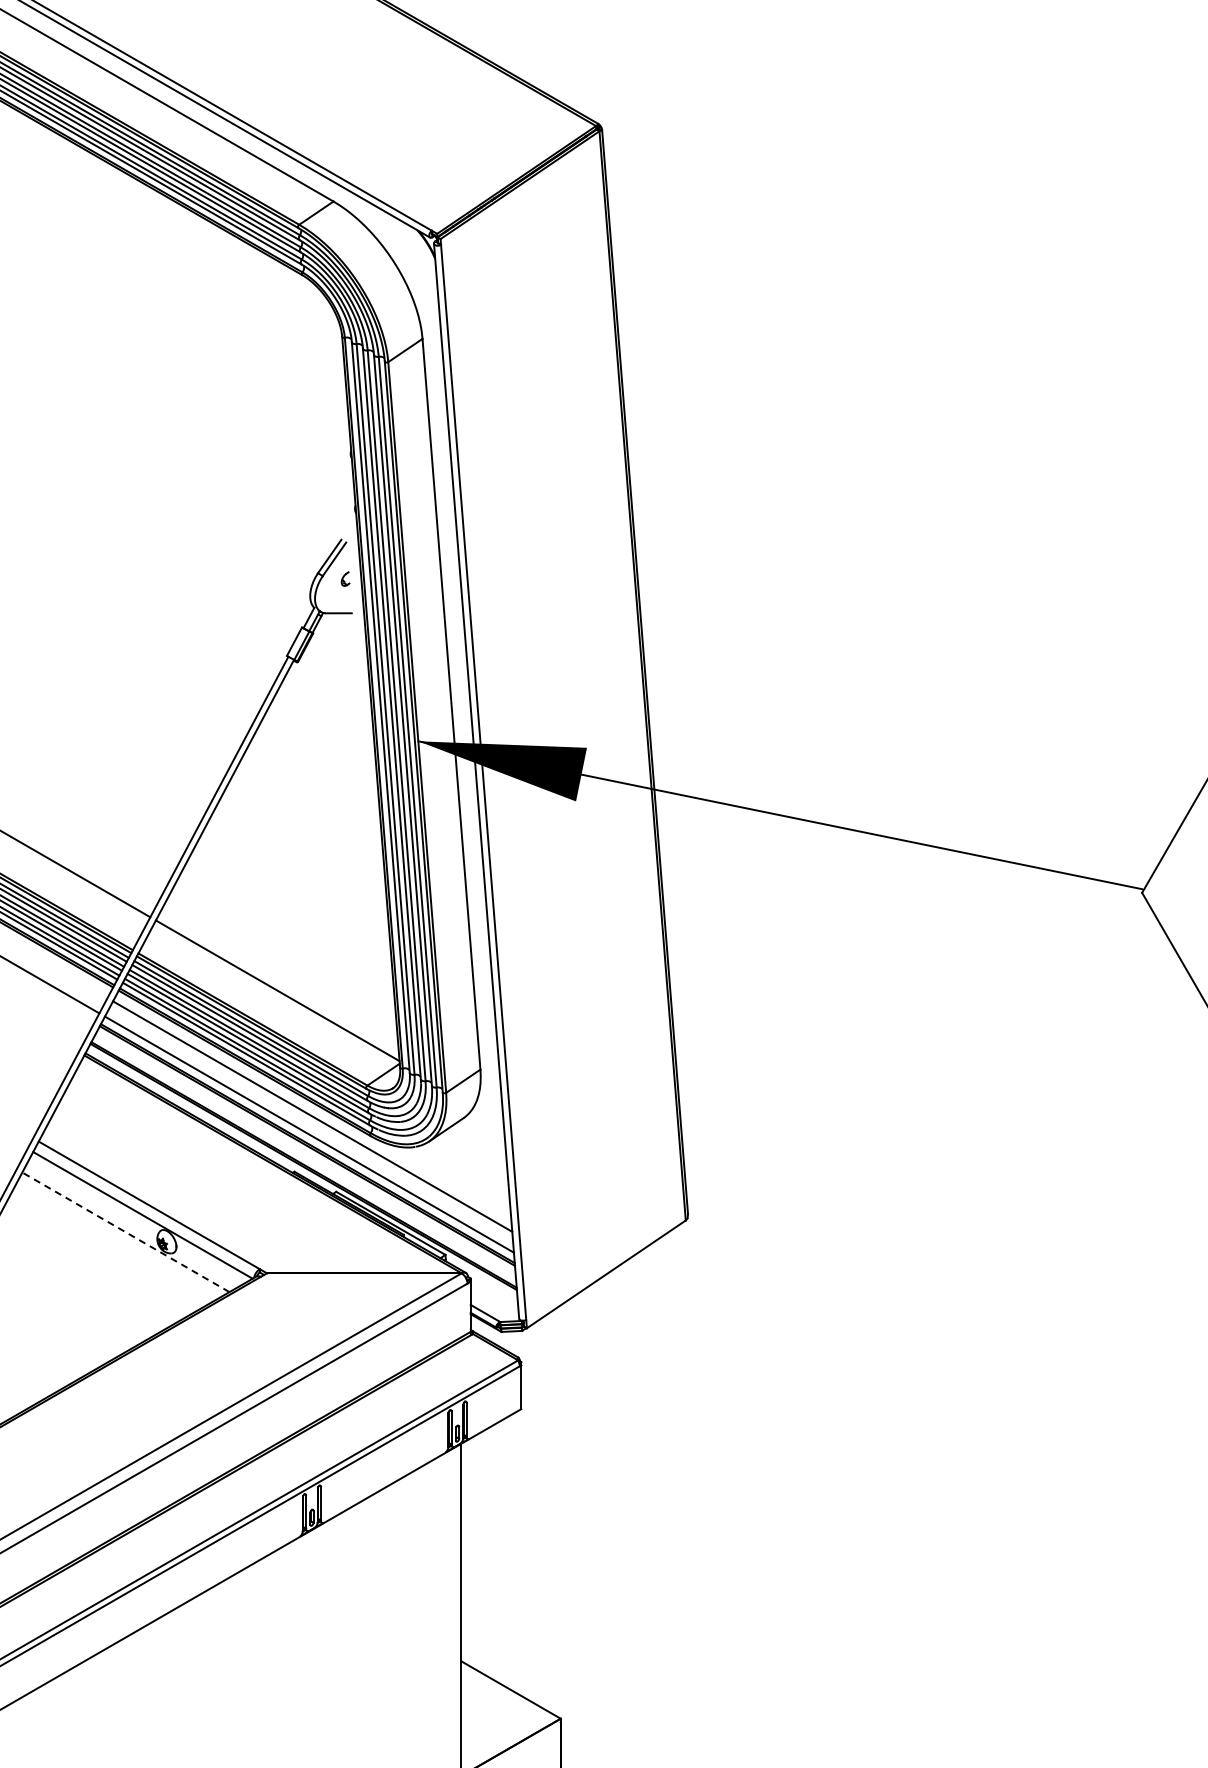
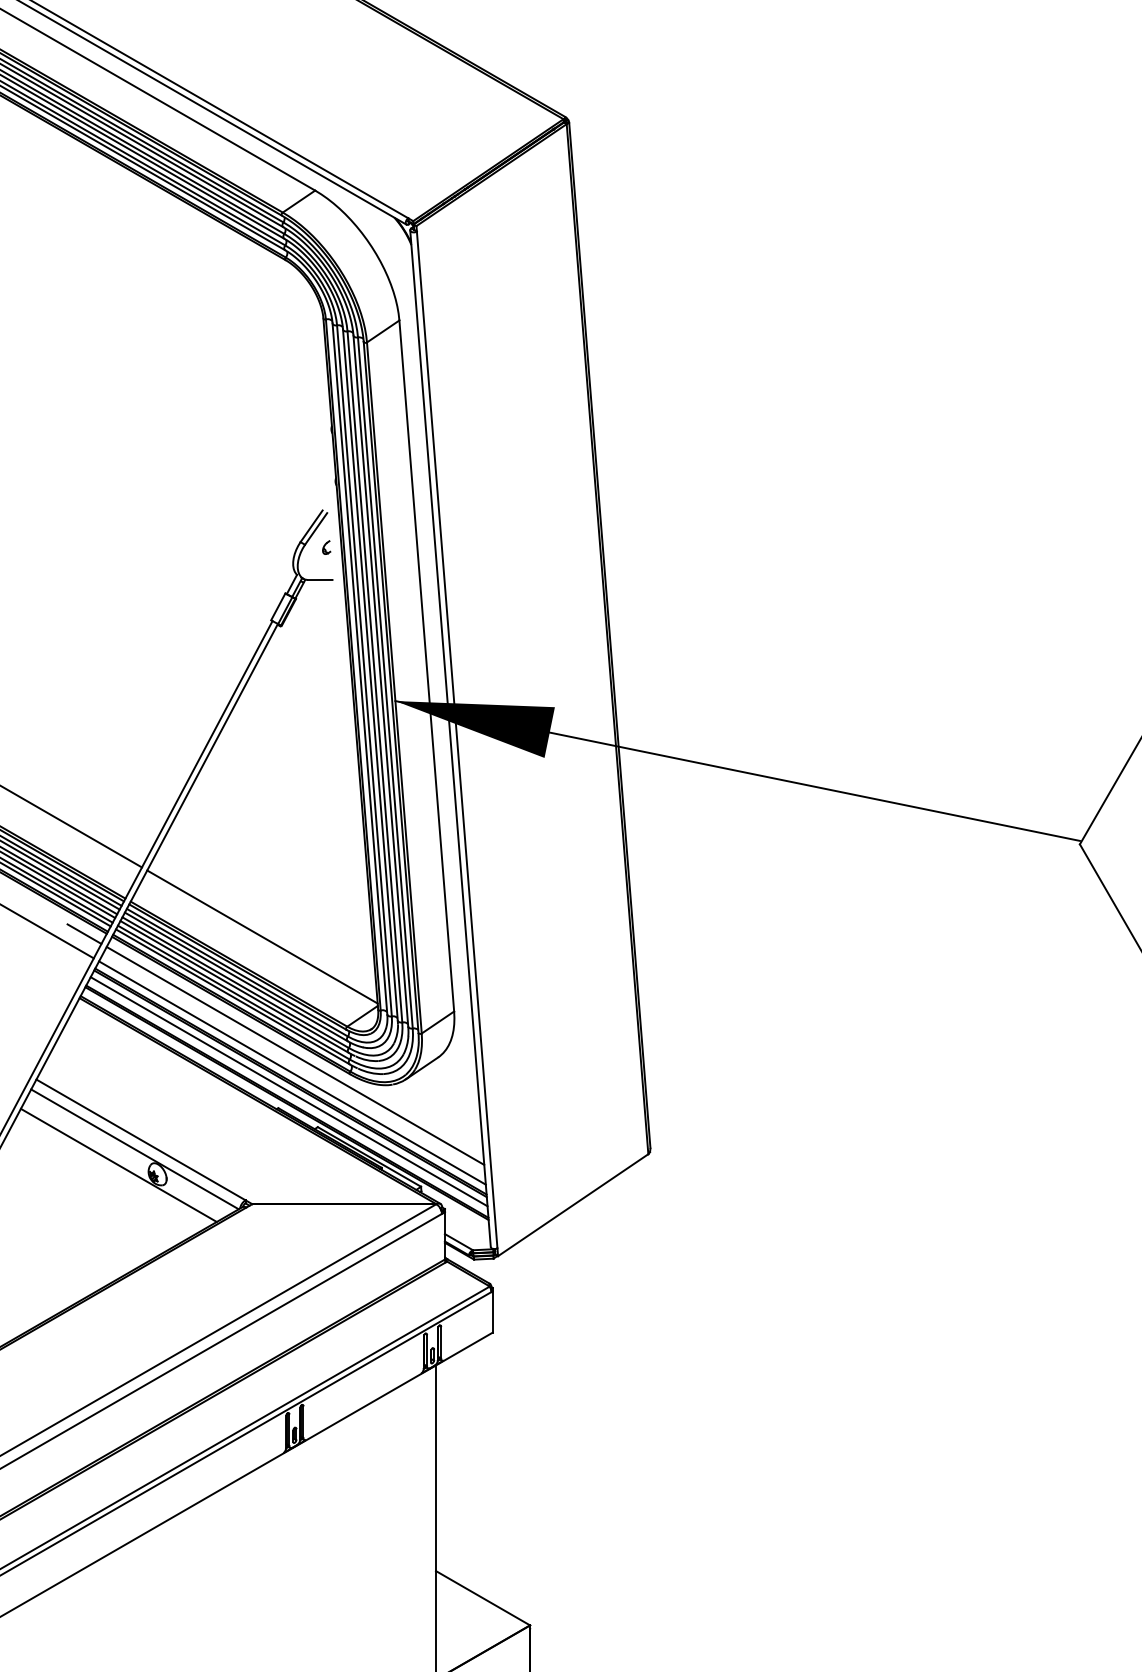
line: (89, 987) -> (84, 933), added
line: (305, 1154) -> (288, 1091), added
line: (125, 1232) -> (118, 1165), dashed -> solid

